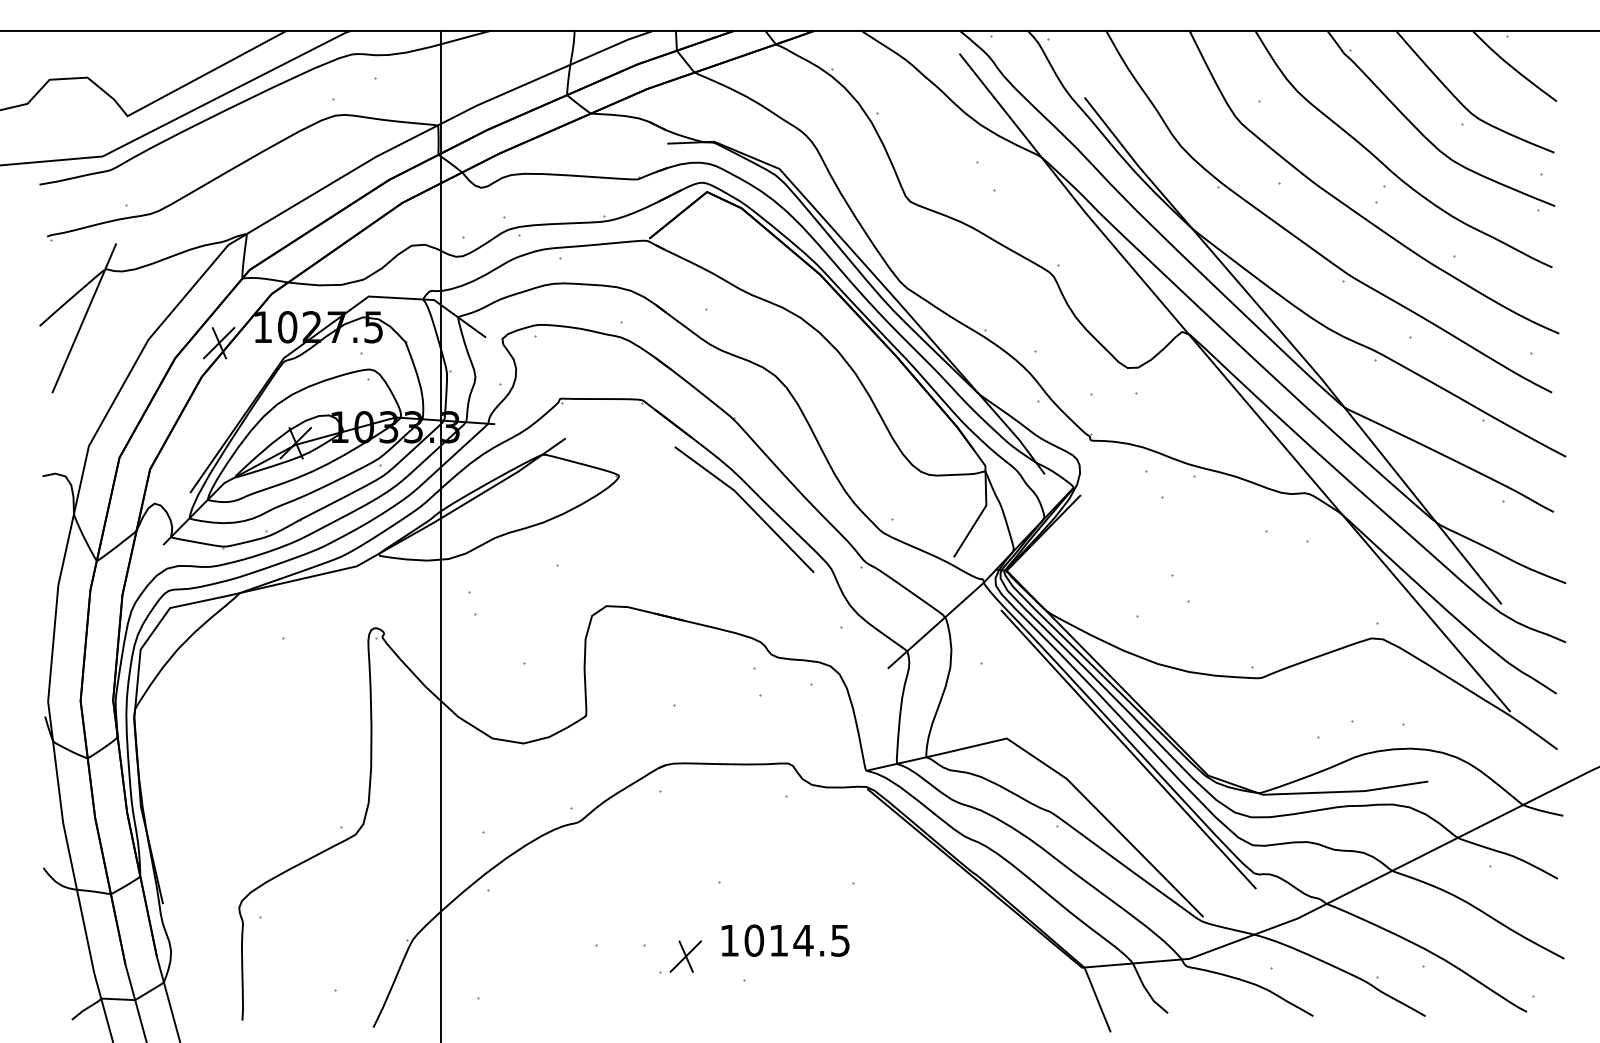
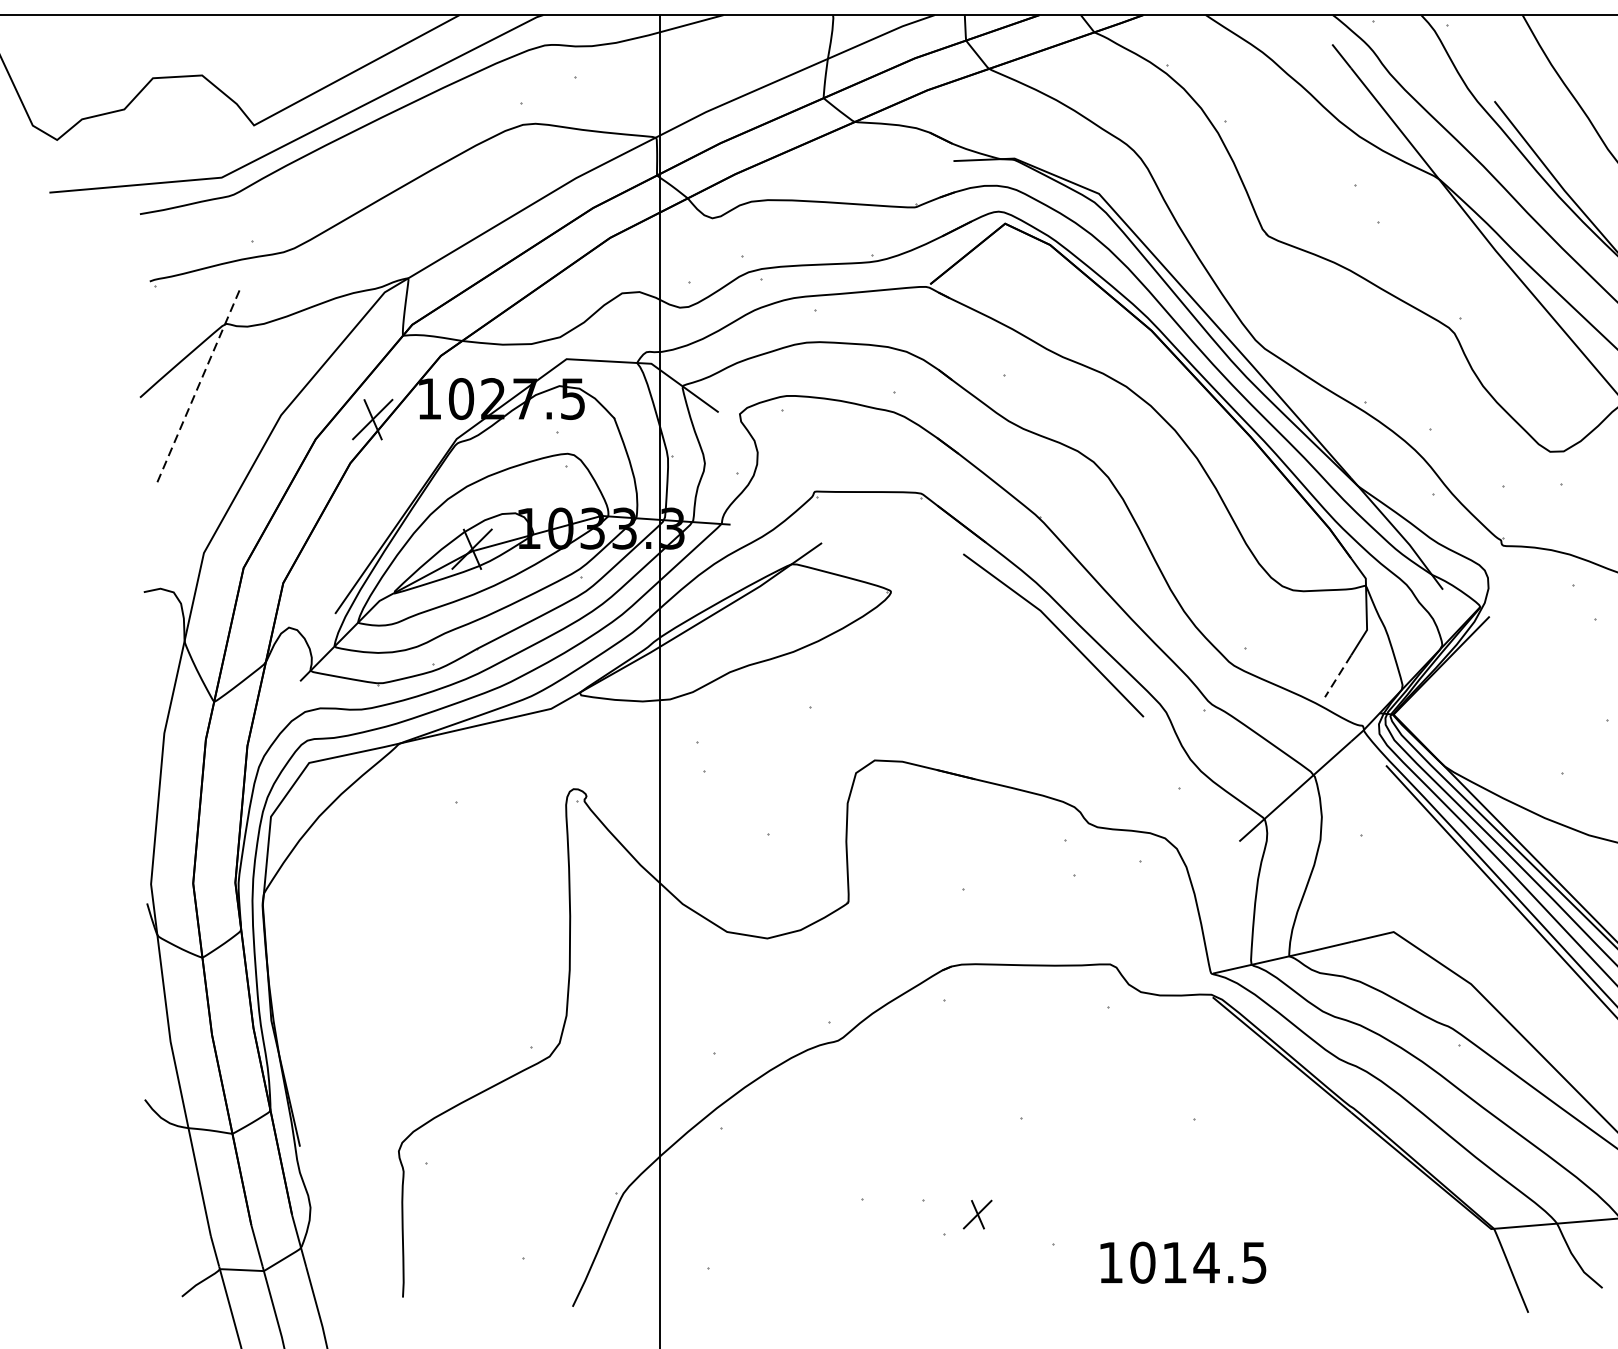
line: (84, 318) -> (198, 387), solid -> dashed
line: (963, 541) -> (1337, 676), solid -> dashed
text: (785, 940) -> (1183, 1262), moved
part: (685, 956) -> (977, 1214), size x0.7

